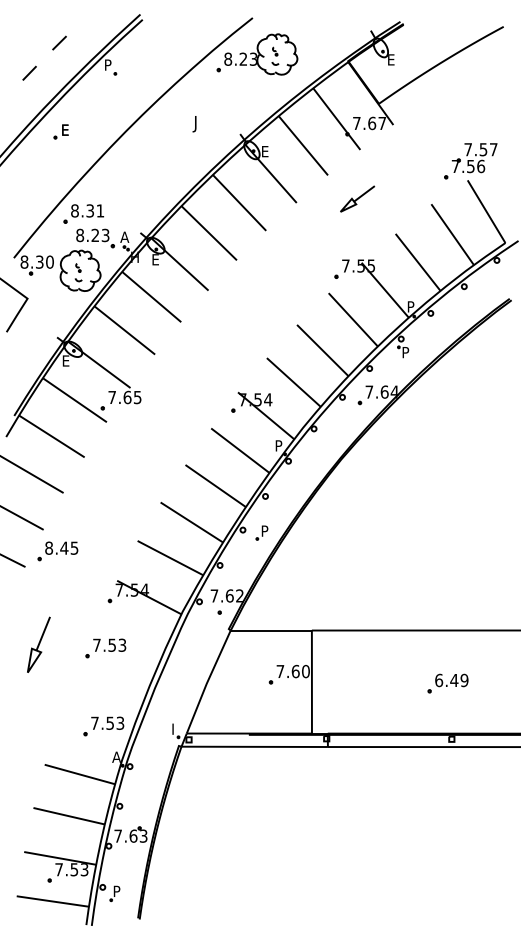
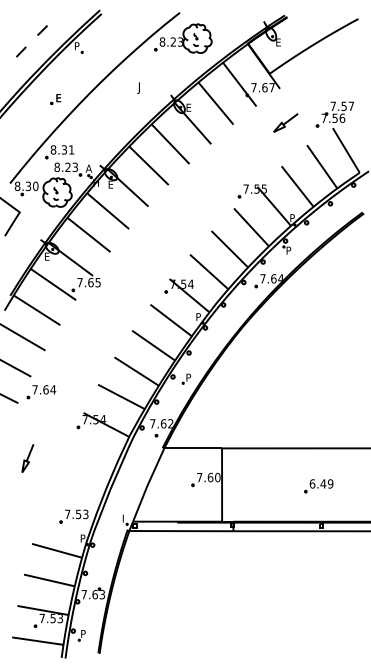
part: (60, 131) -> (55, 99), moved
part: (357, 198) -> (285, 122), moved
text: (61, 547) -> (43, 389), 8.45 -> 7.64
part: (38, 644) -> (27, 458), size x0.71
part: (105, 648) -> (75, 461), removed
text: (116, 756) -> (83, 537), A -> P

